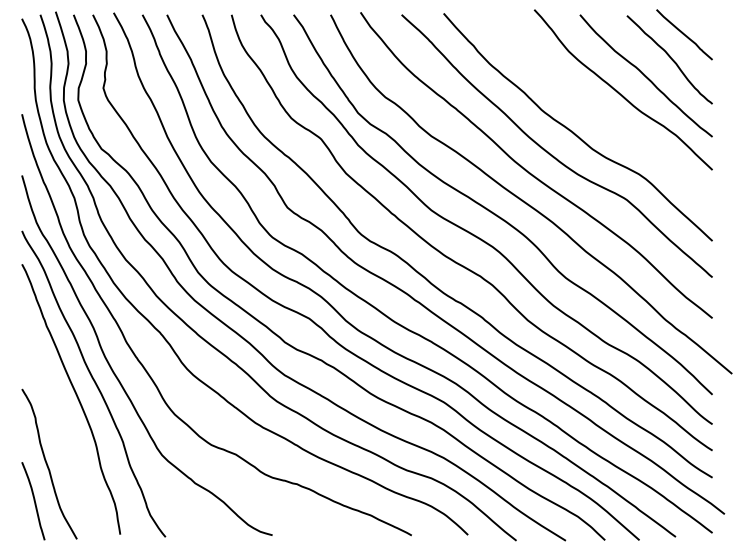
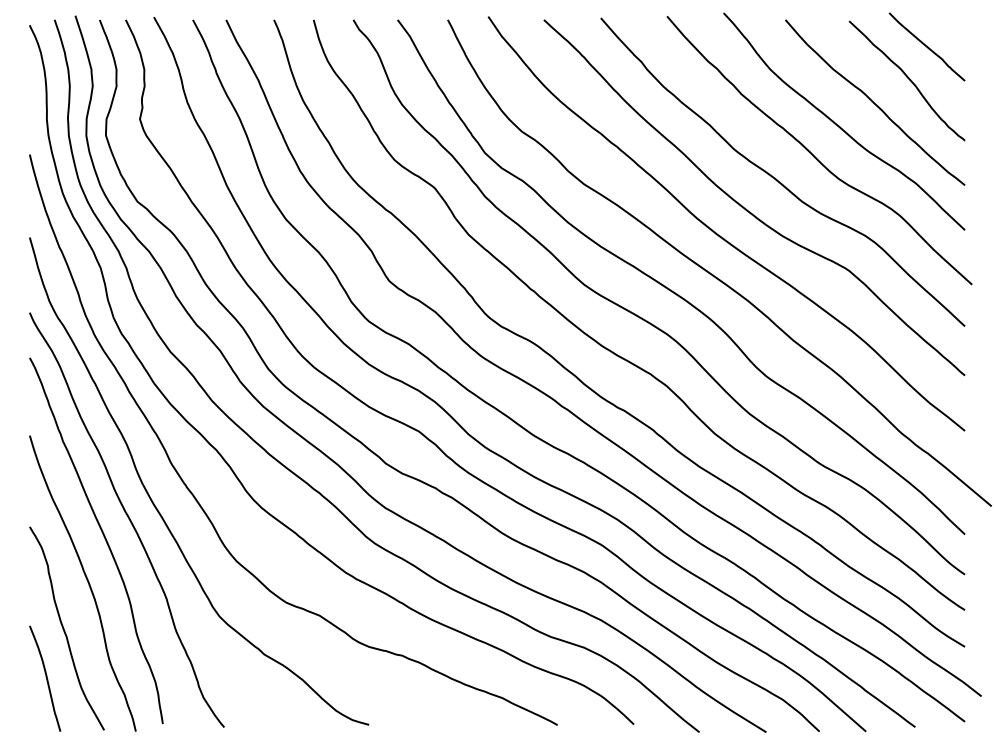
curve: (601, 114) -> (814, 155), added
curve: (63, 428) -> (86, 580), added

